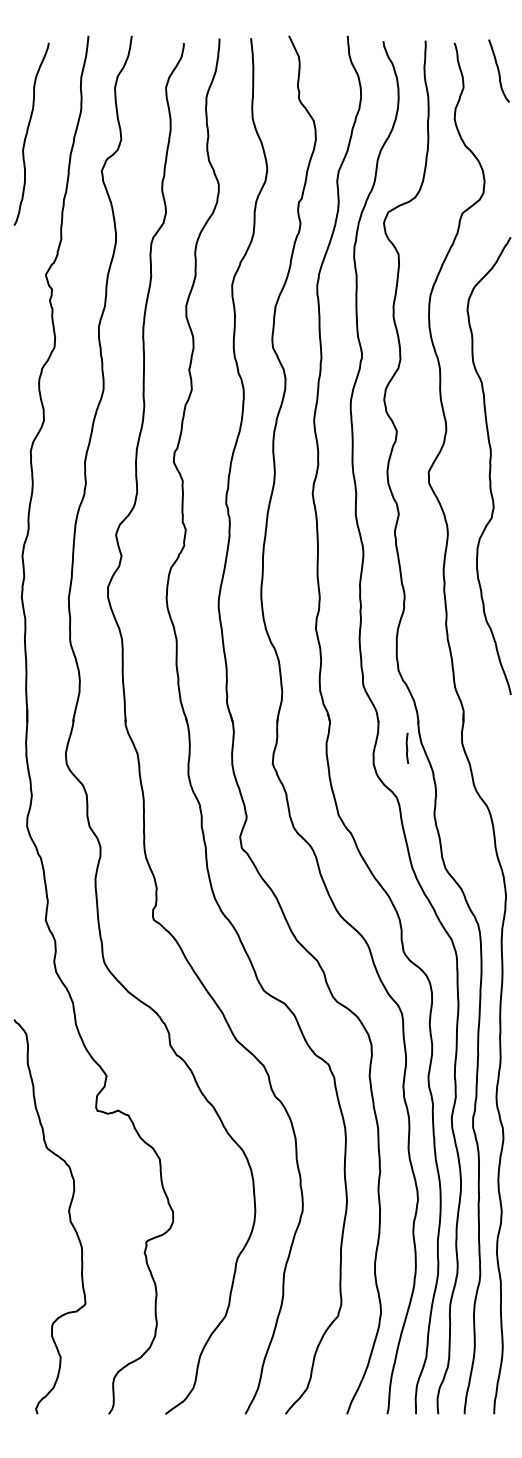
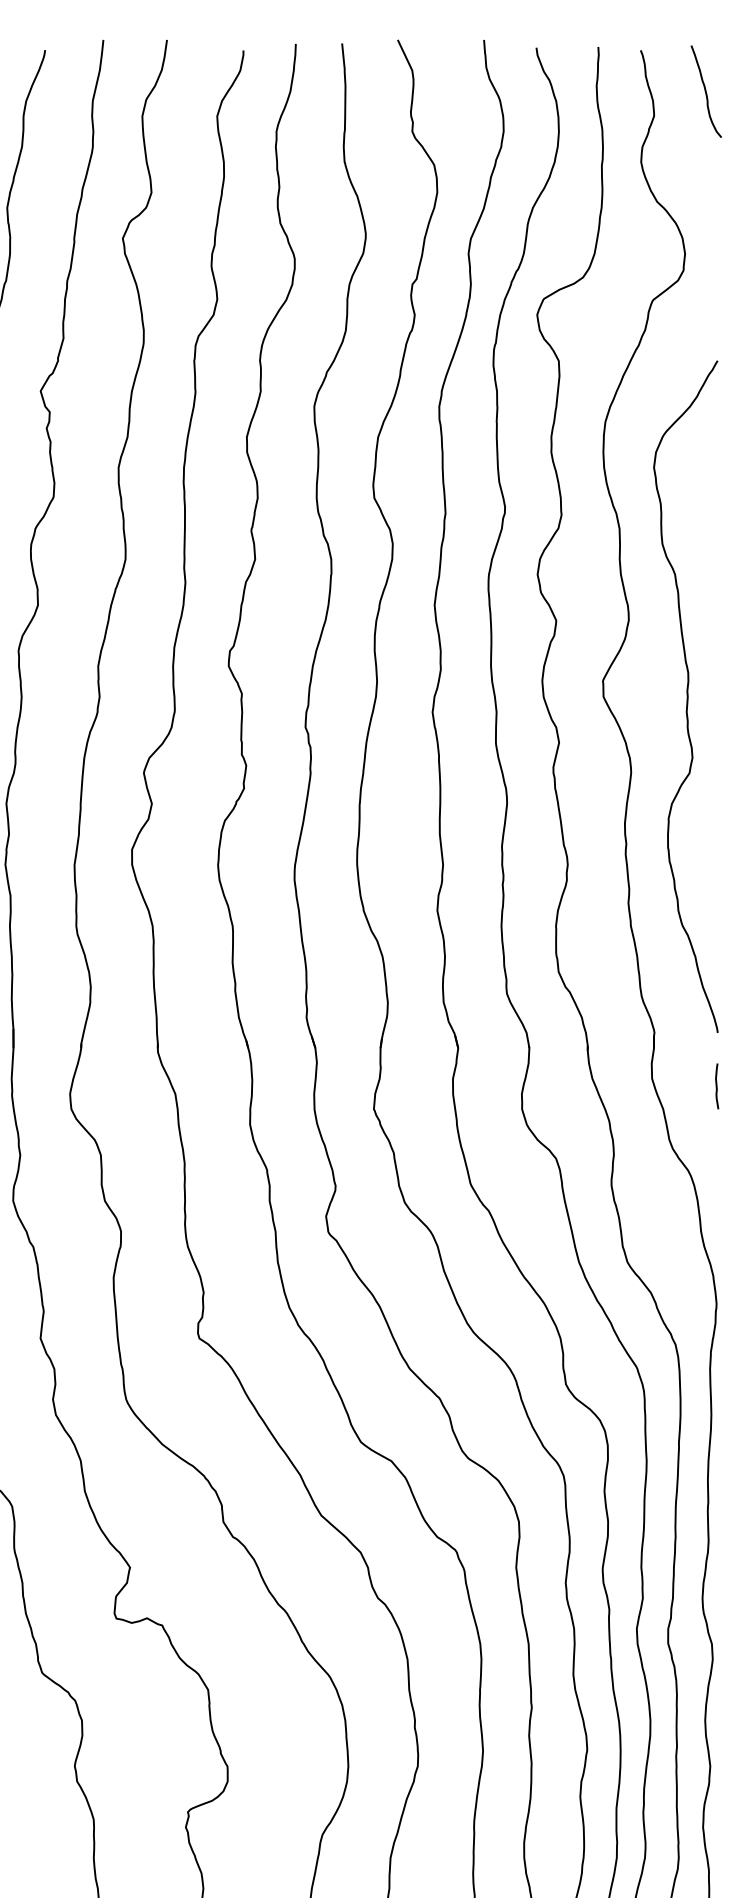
curve: (489, 465) -> (686, 695), moved
curve: (407, 747) -> (717, 1085), moved

